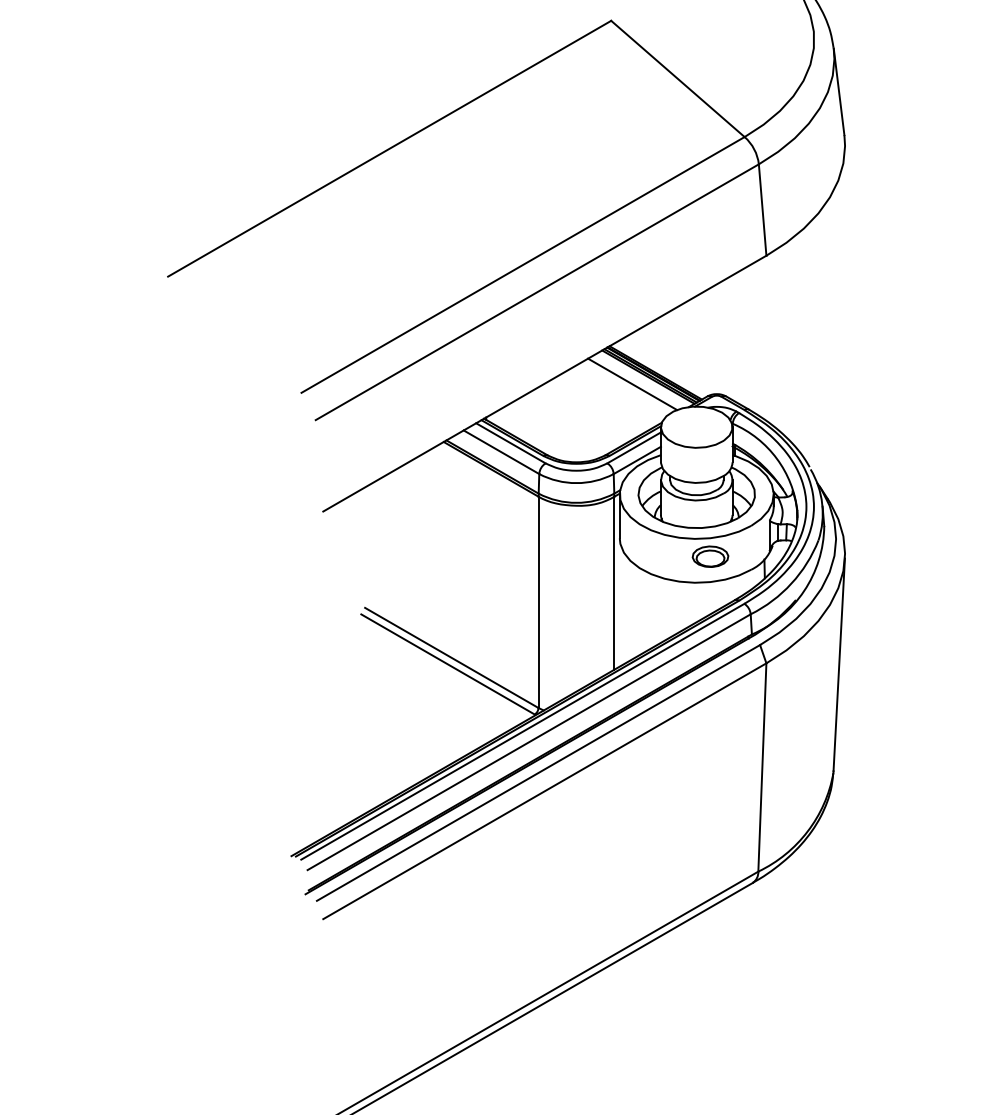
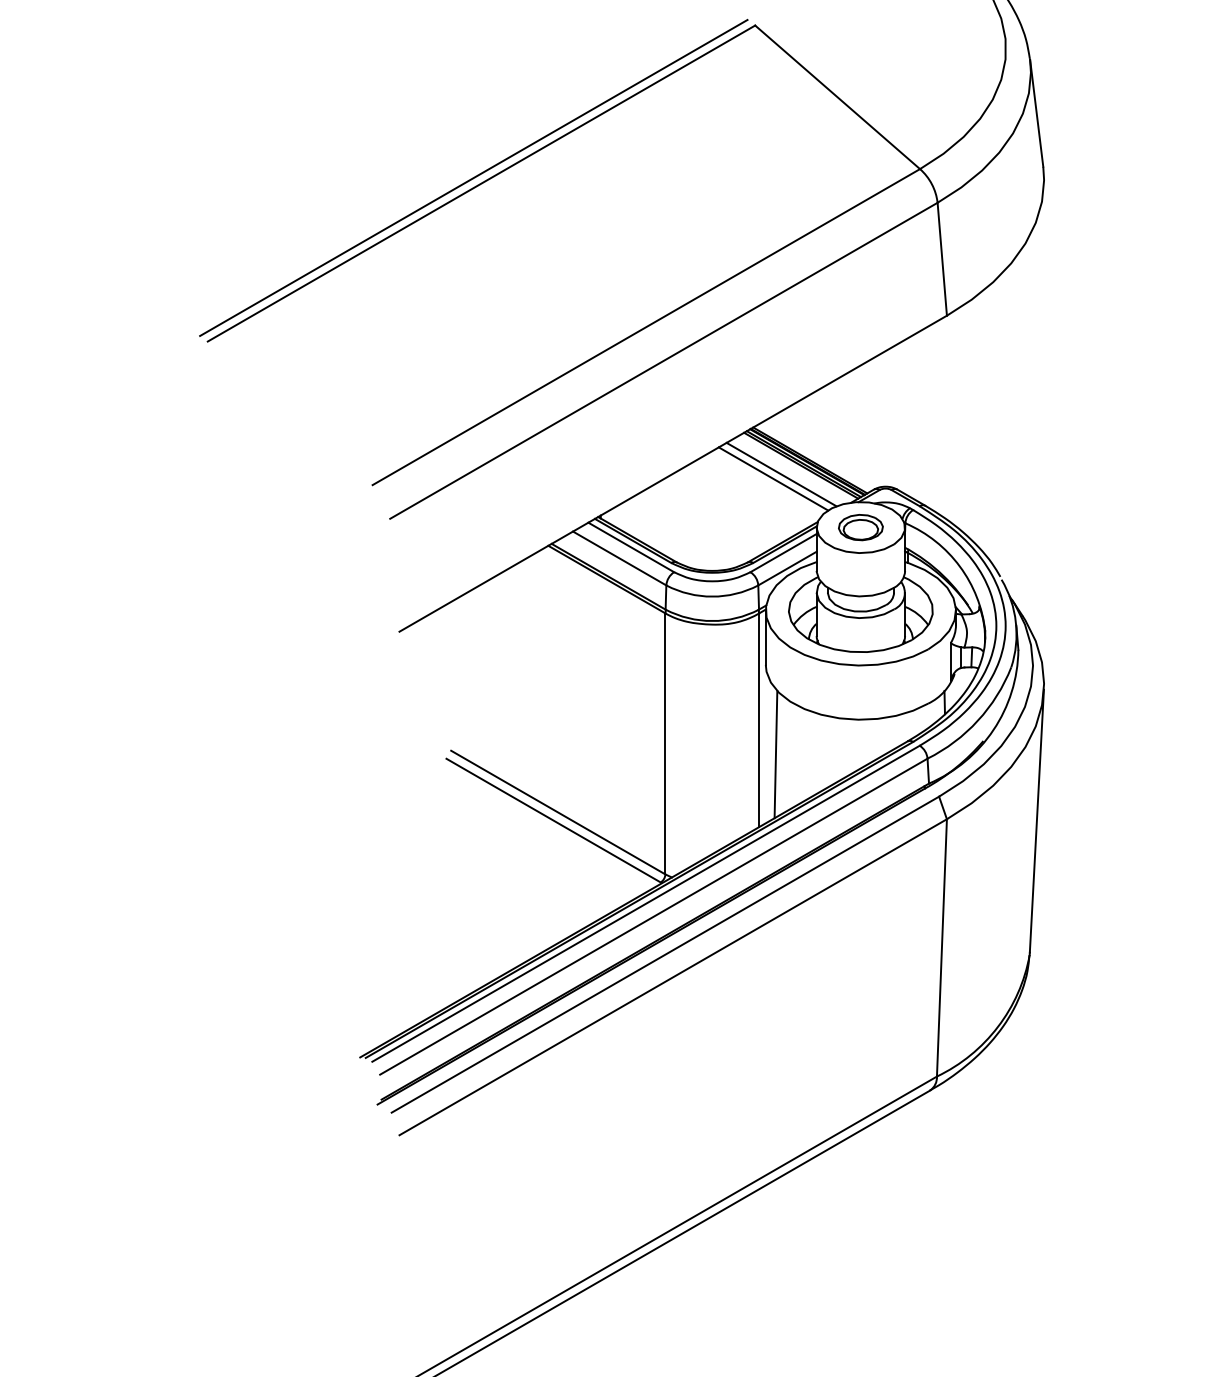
line: (383, 143) -> (473, 177), added
line: (626, 387) -> (773, 478), added
part: (710, 556) -> (860, 527), moved
line: (627, 610) -> (775, 754), added

